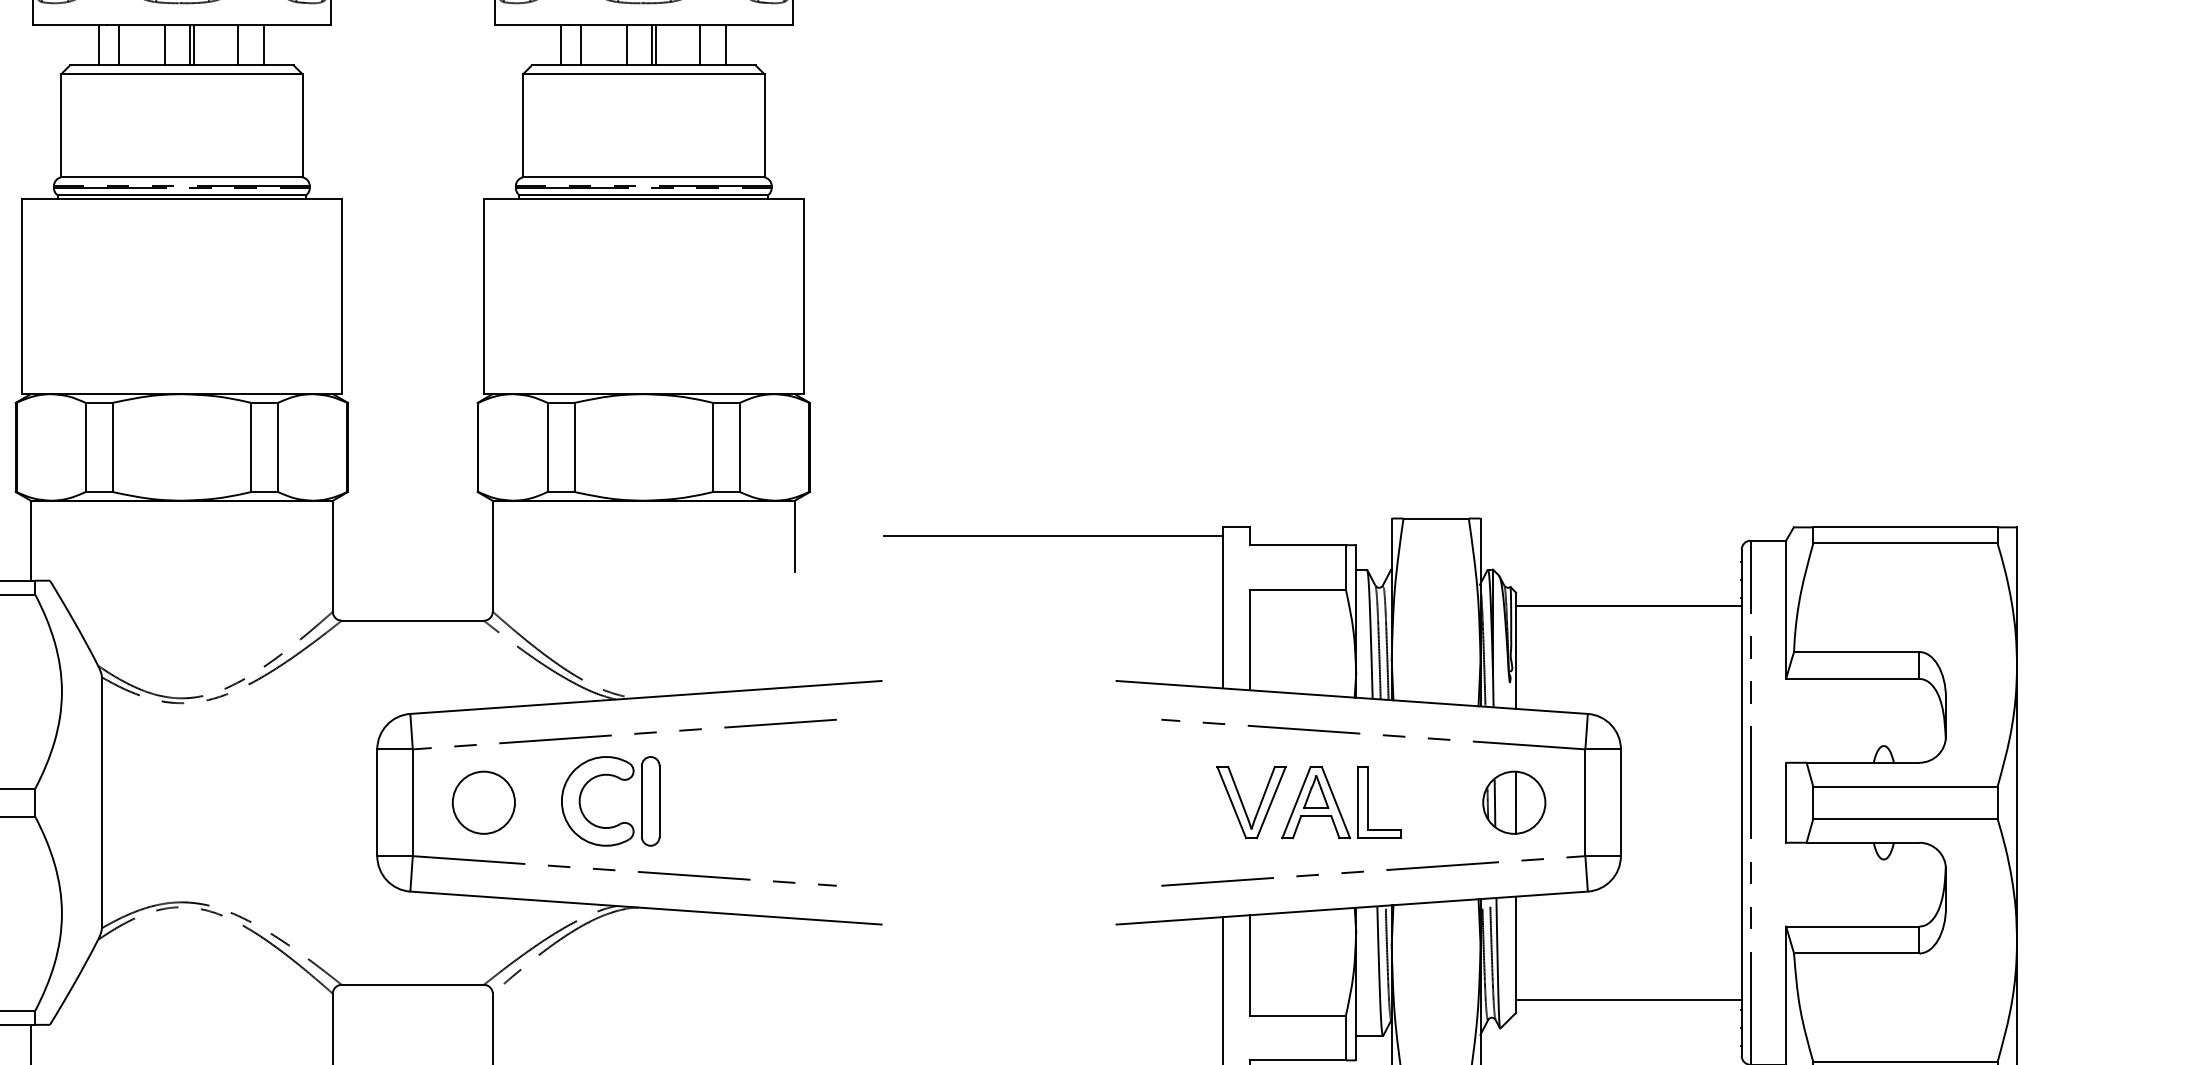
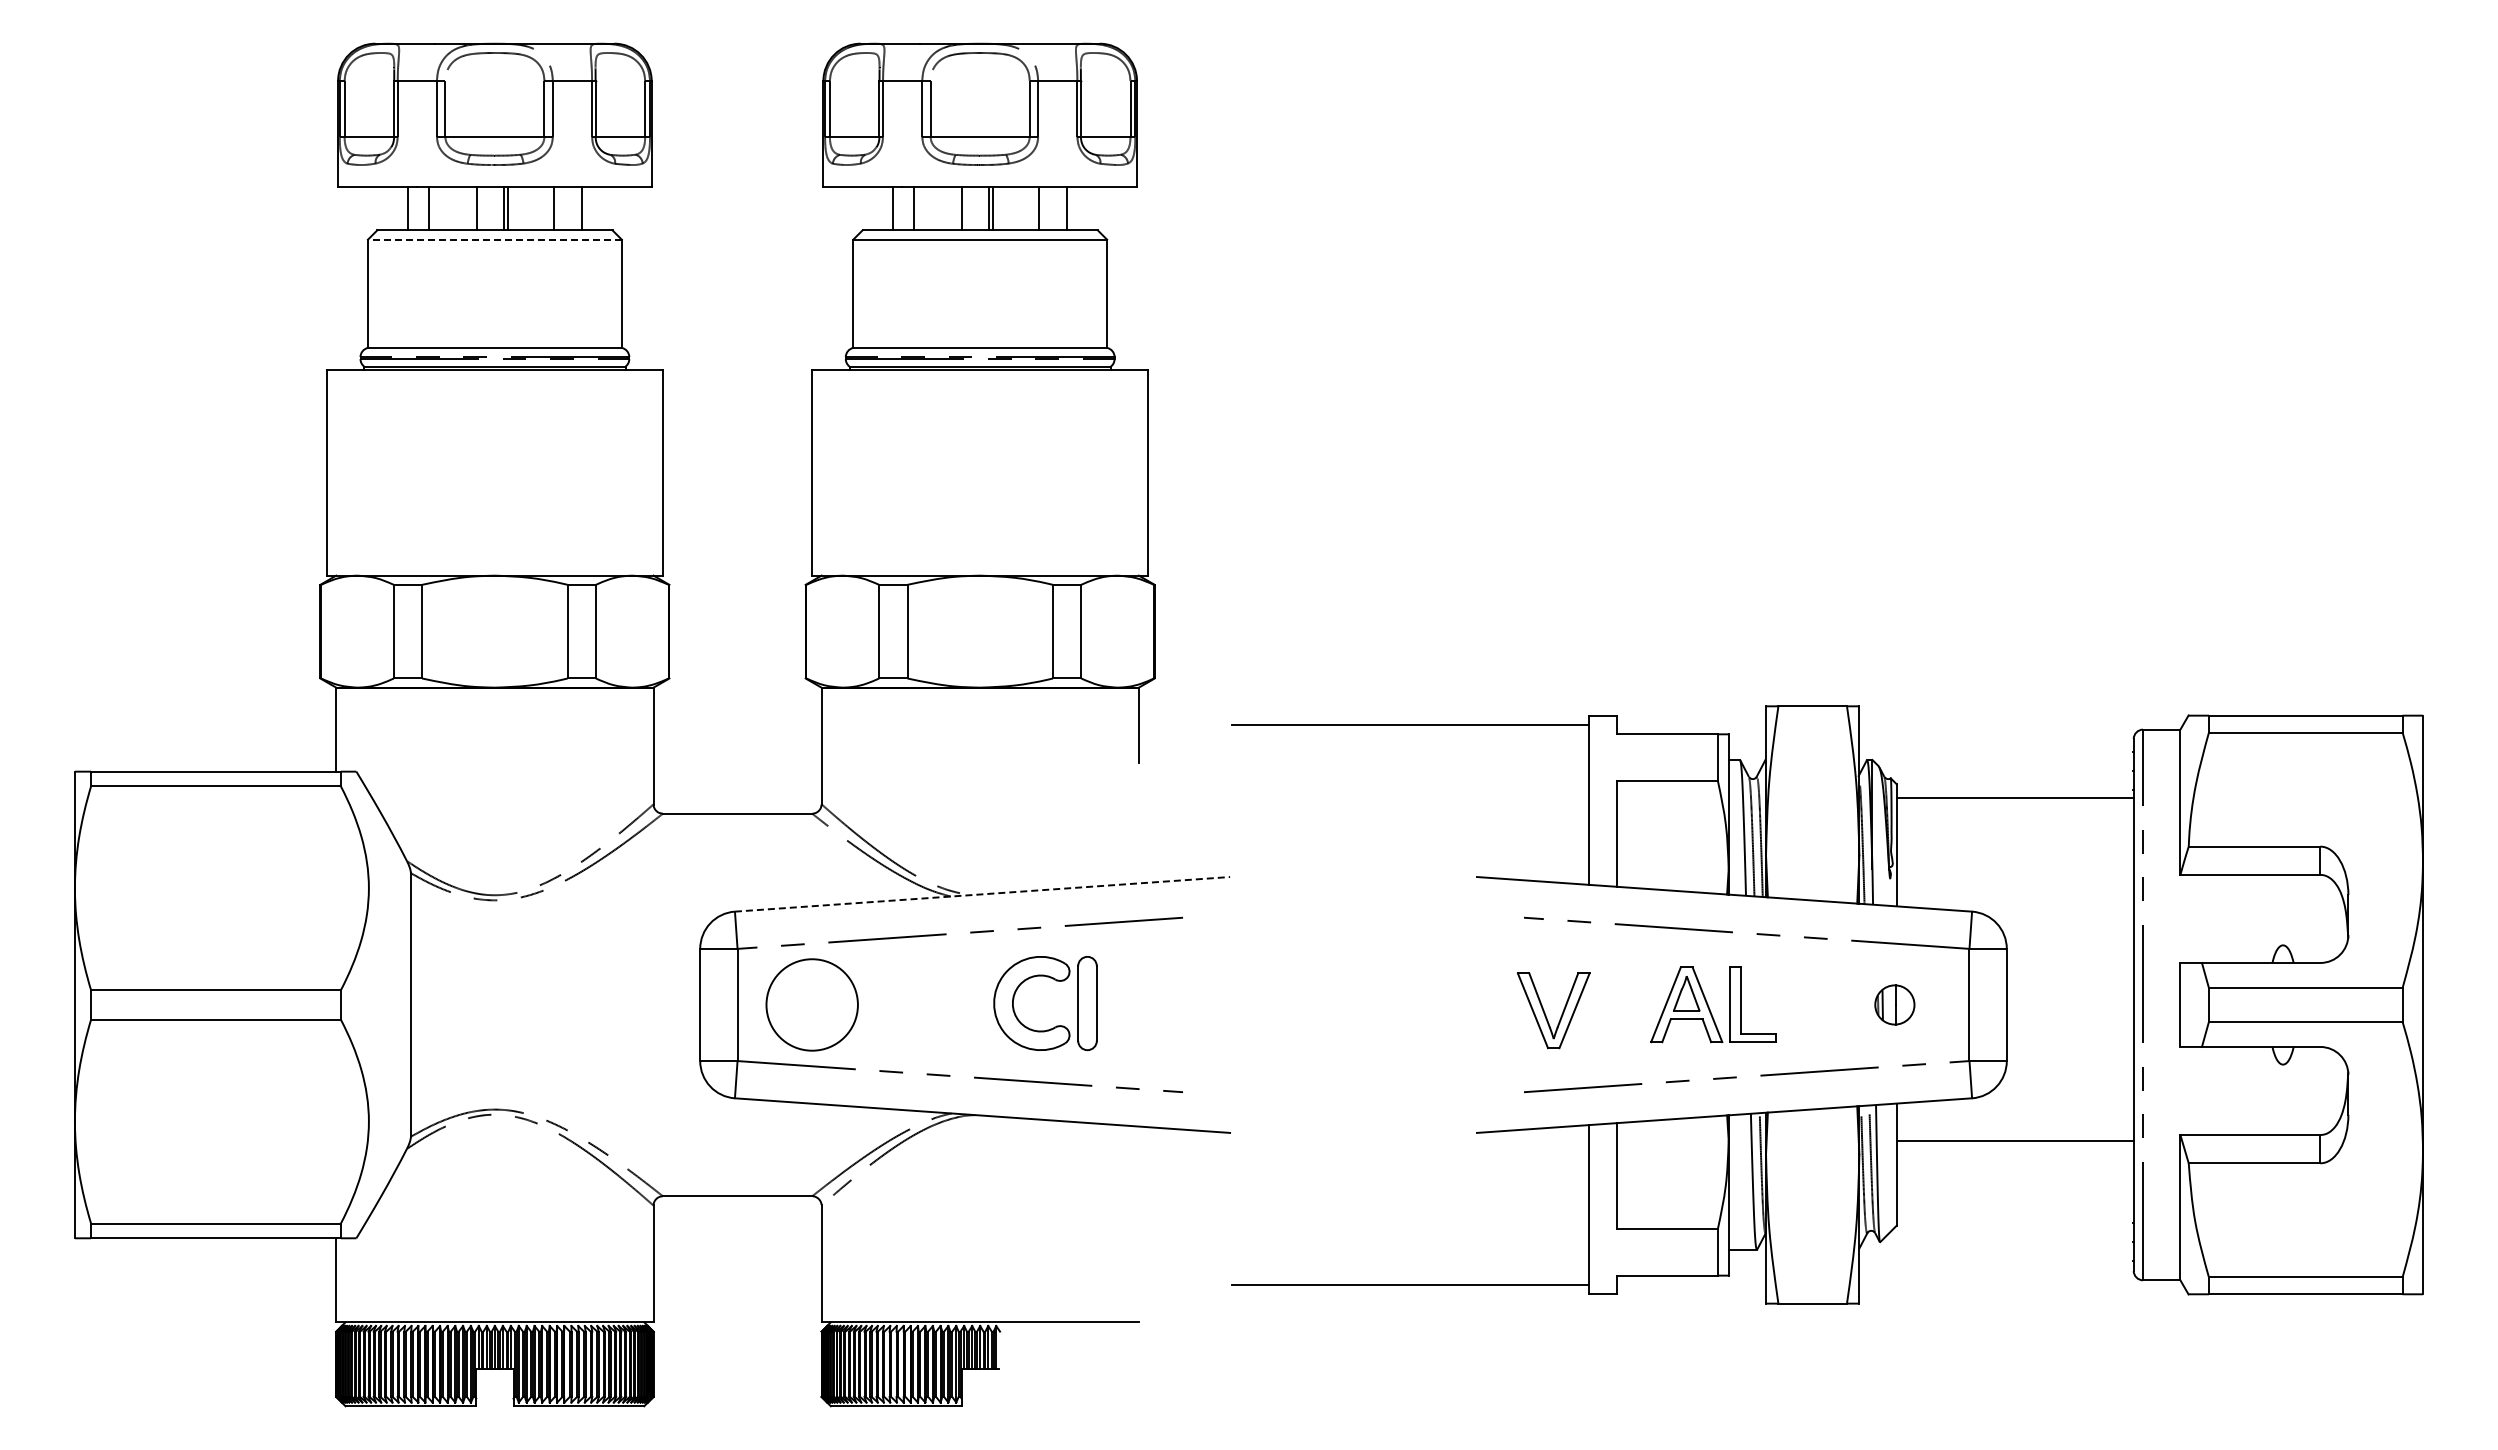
line: (181, 74) -> (494, 239), solid -> dashed
line: (646, 697) -> (983, 894), solid -> dashed
part: (621, 780) -> (1056, 981), moved
circle: (483, 802) -> (811, 1004), size x1.4
part: (1514, 802) -> (1894, 1004), size x0.6
part: (1243, 804) -> (1545, 1012), moved
line: (1628, 1000) -> (2014, 1141), moved

